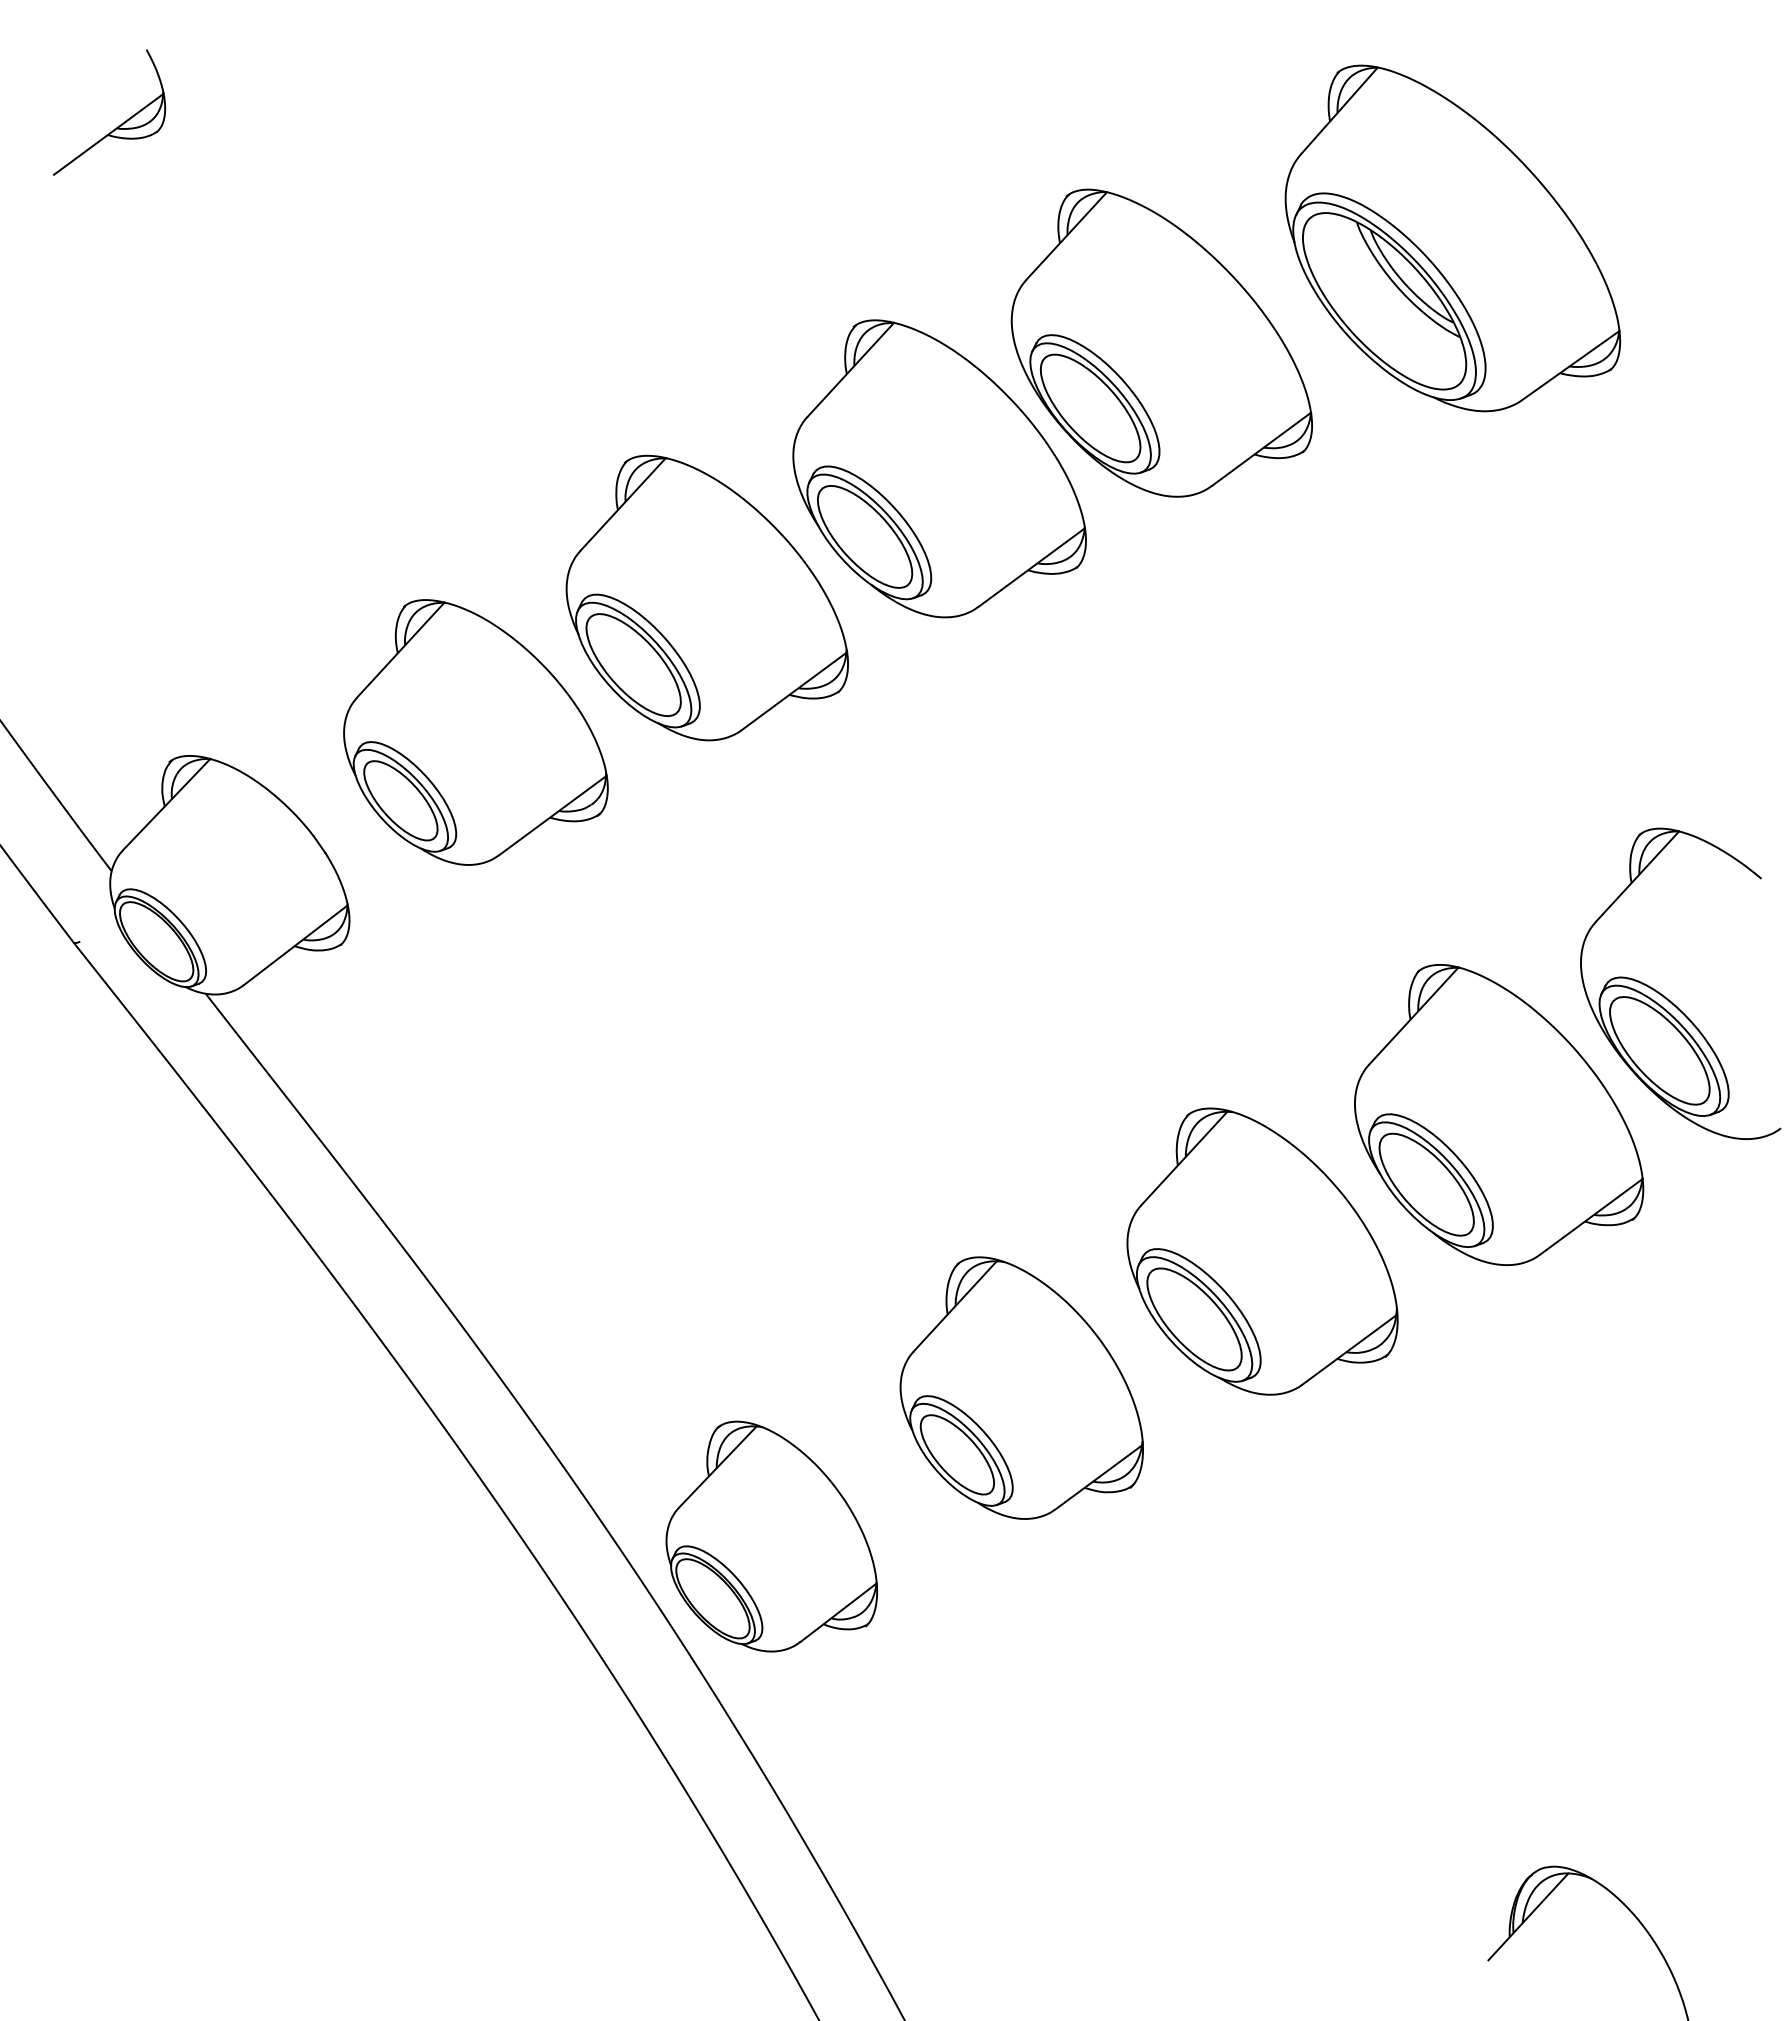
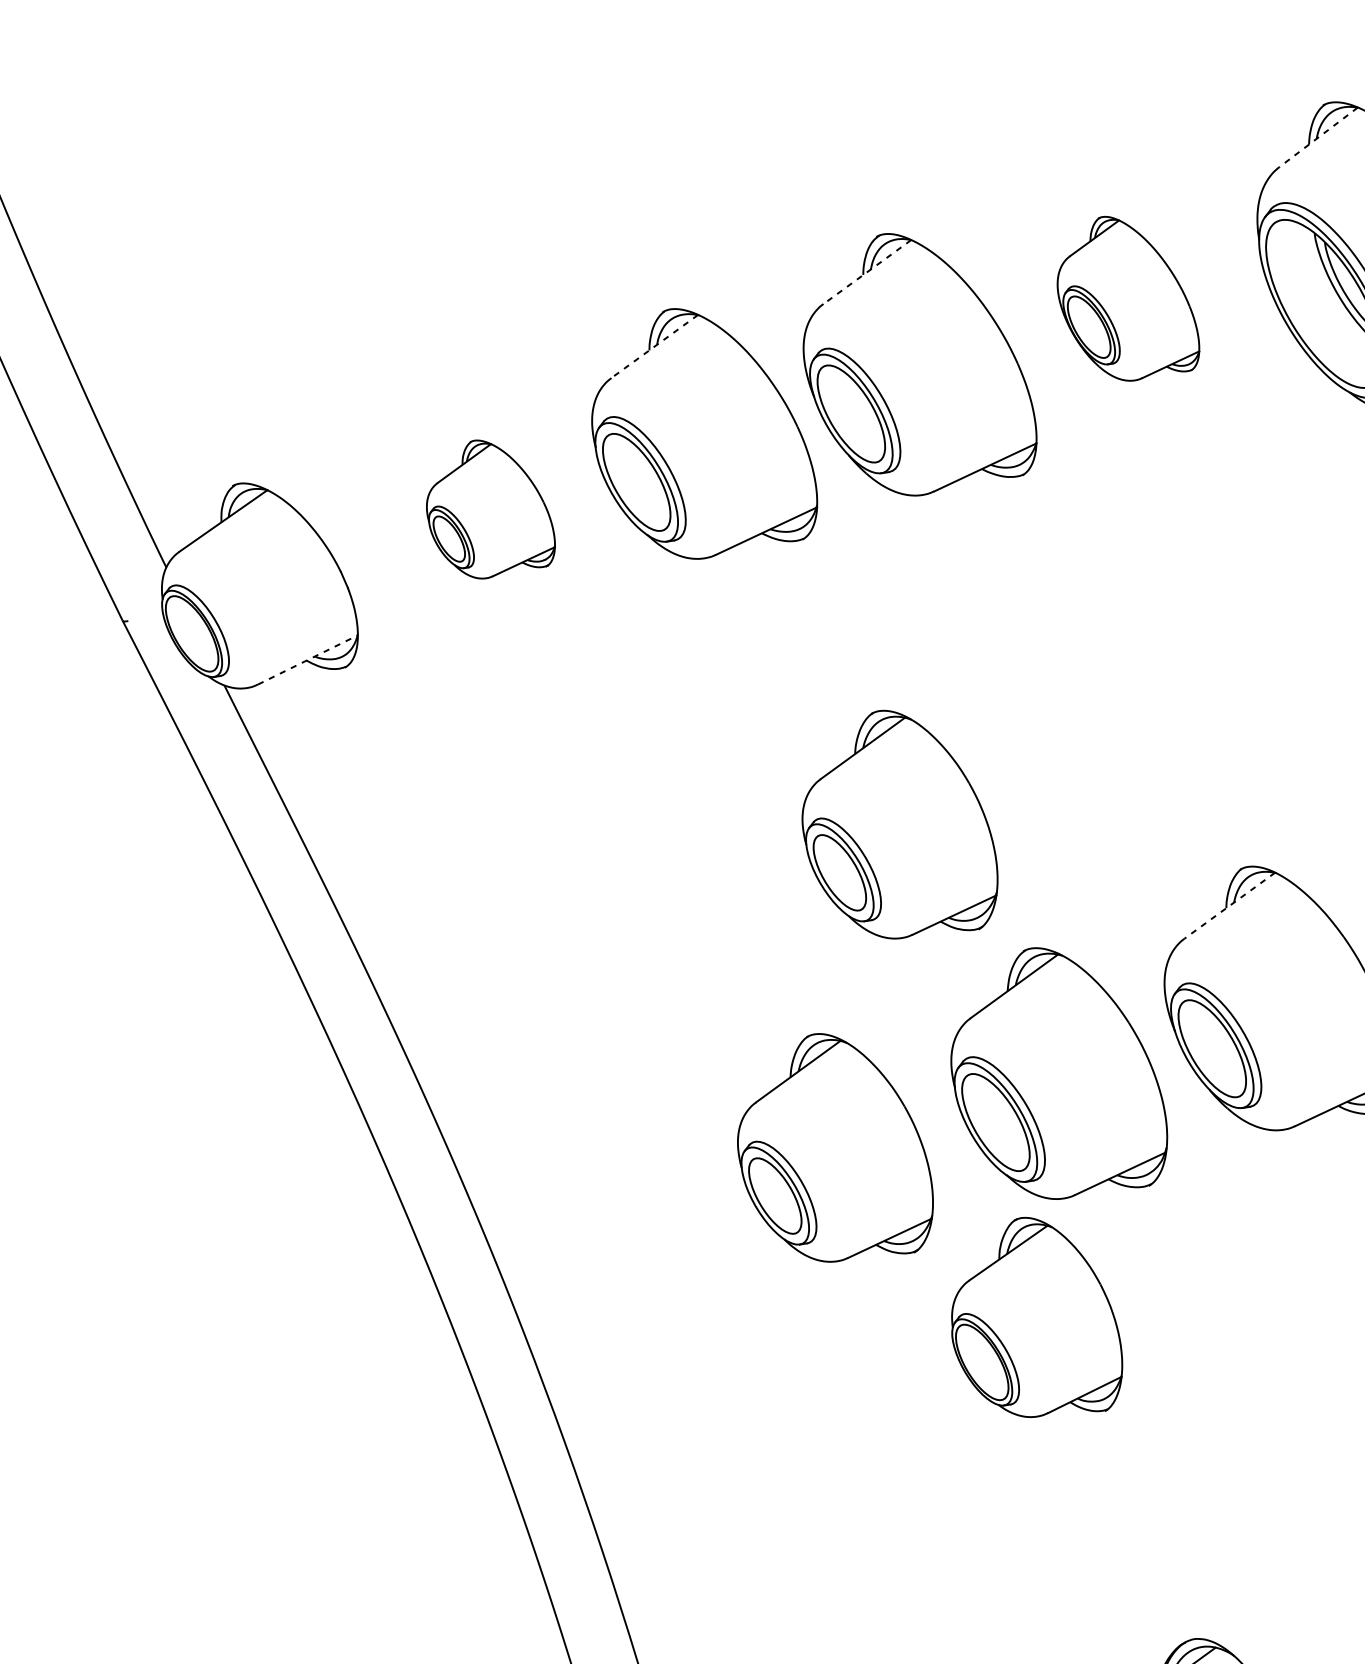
line: (1339, 110) -> (1318, 137), solid -> dashed
part: (1161, 342) -> (1131, 301), size x0.6
line: (850, 369) -> (867, 271), solid -> dashed
line: (623, 504) -> (655, 346), solid -> dashed
part: (475, 732) -> (493, 512), size x0.6
line: (296, 945) -> (308, 660), solid -> dashed
part: (1021, 1000) -> (904, 827), added
line: (1413, 1015) -> (1229, 905), solid -> dashed
part: (771, 1536) -> (1041, 1320), moved

